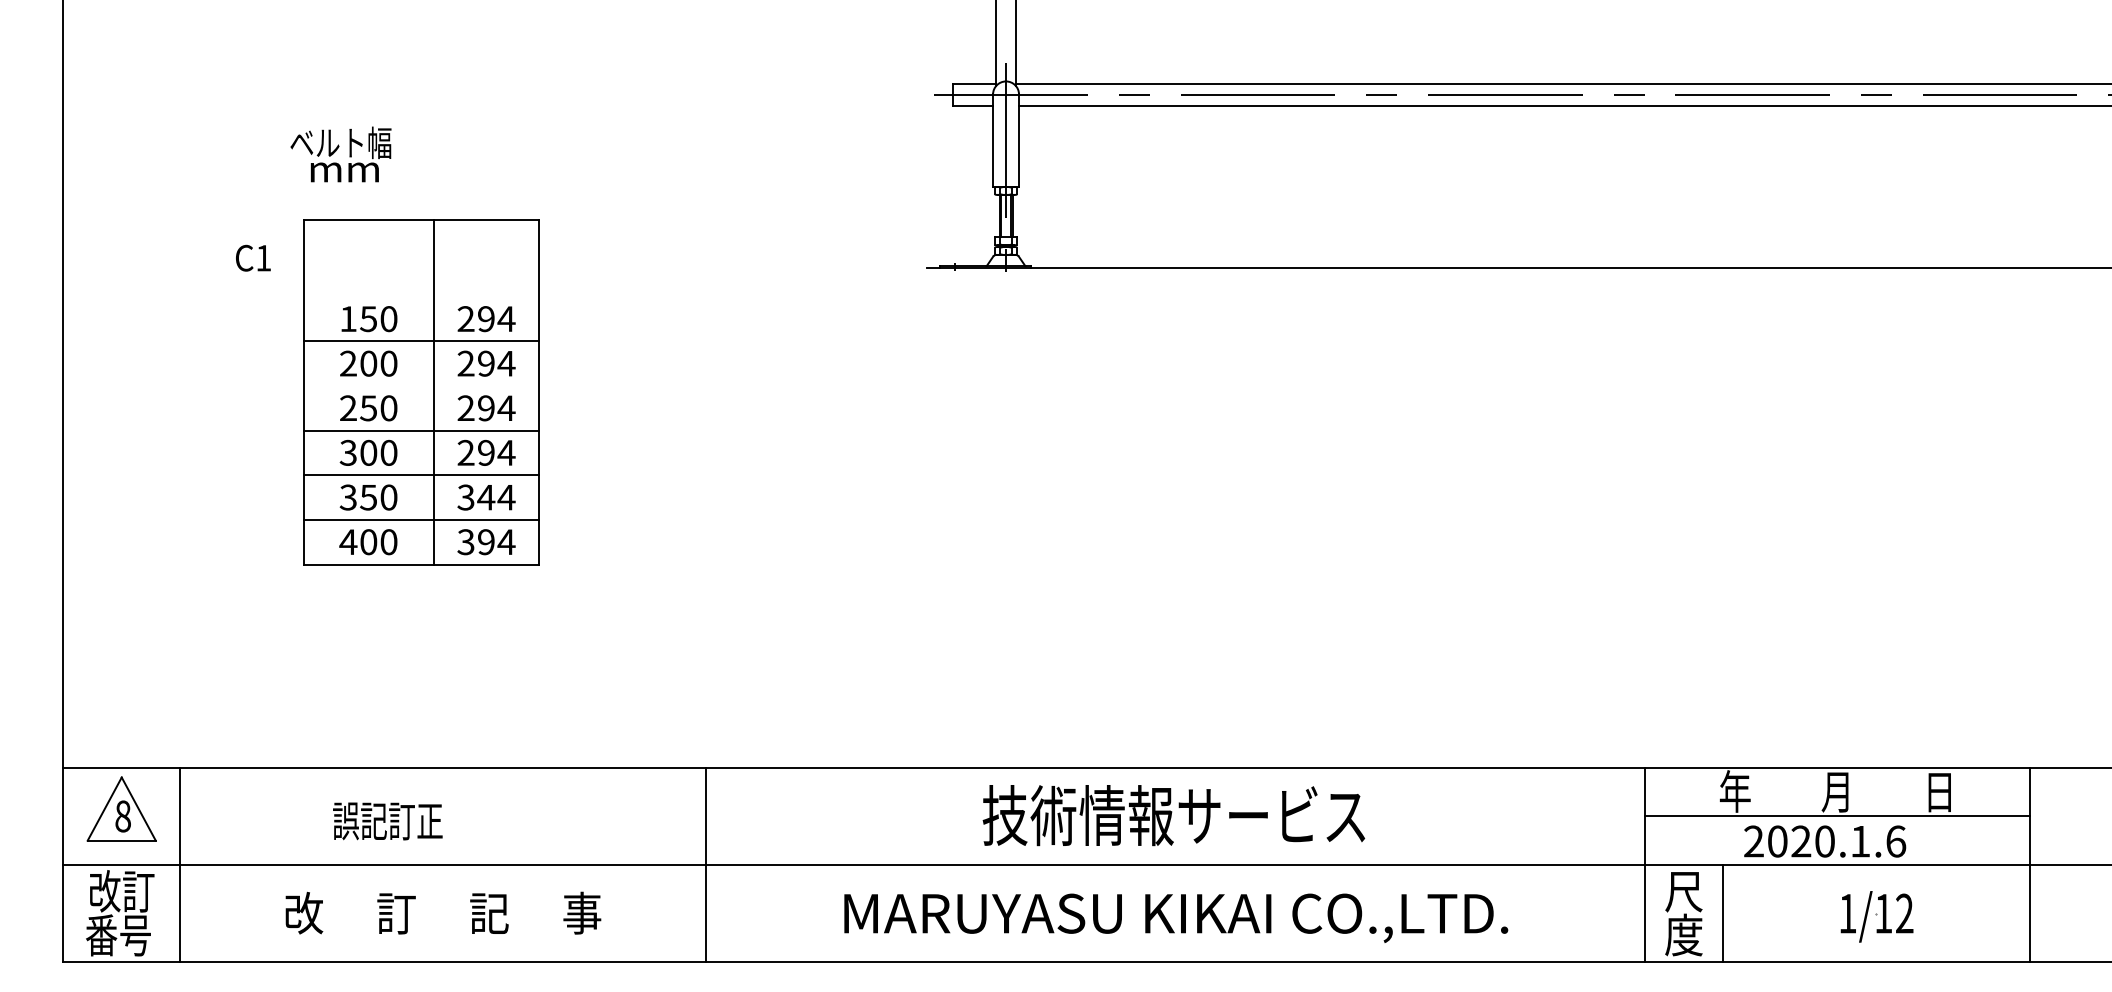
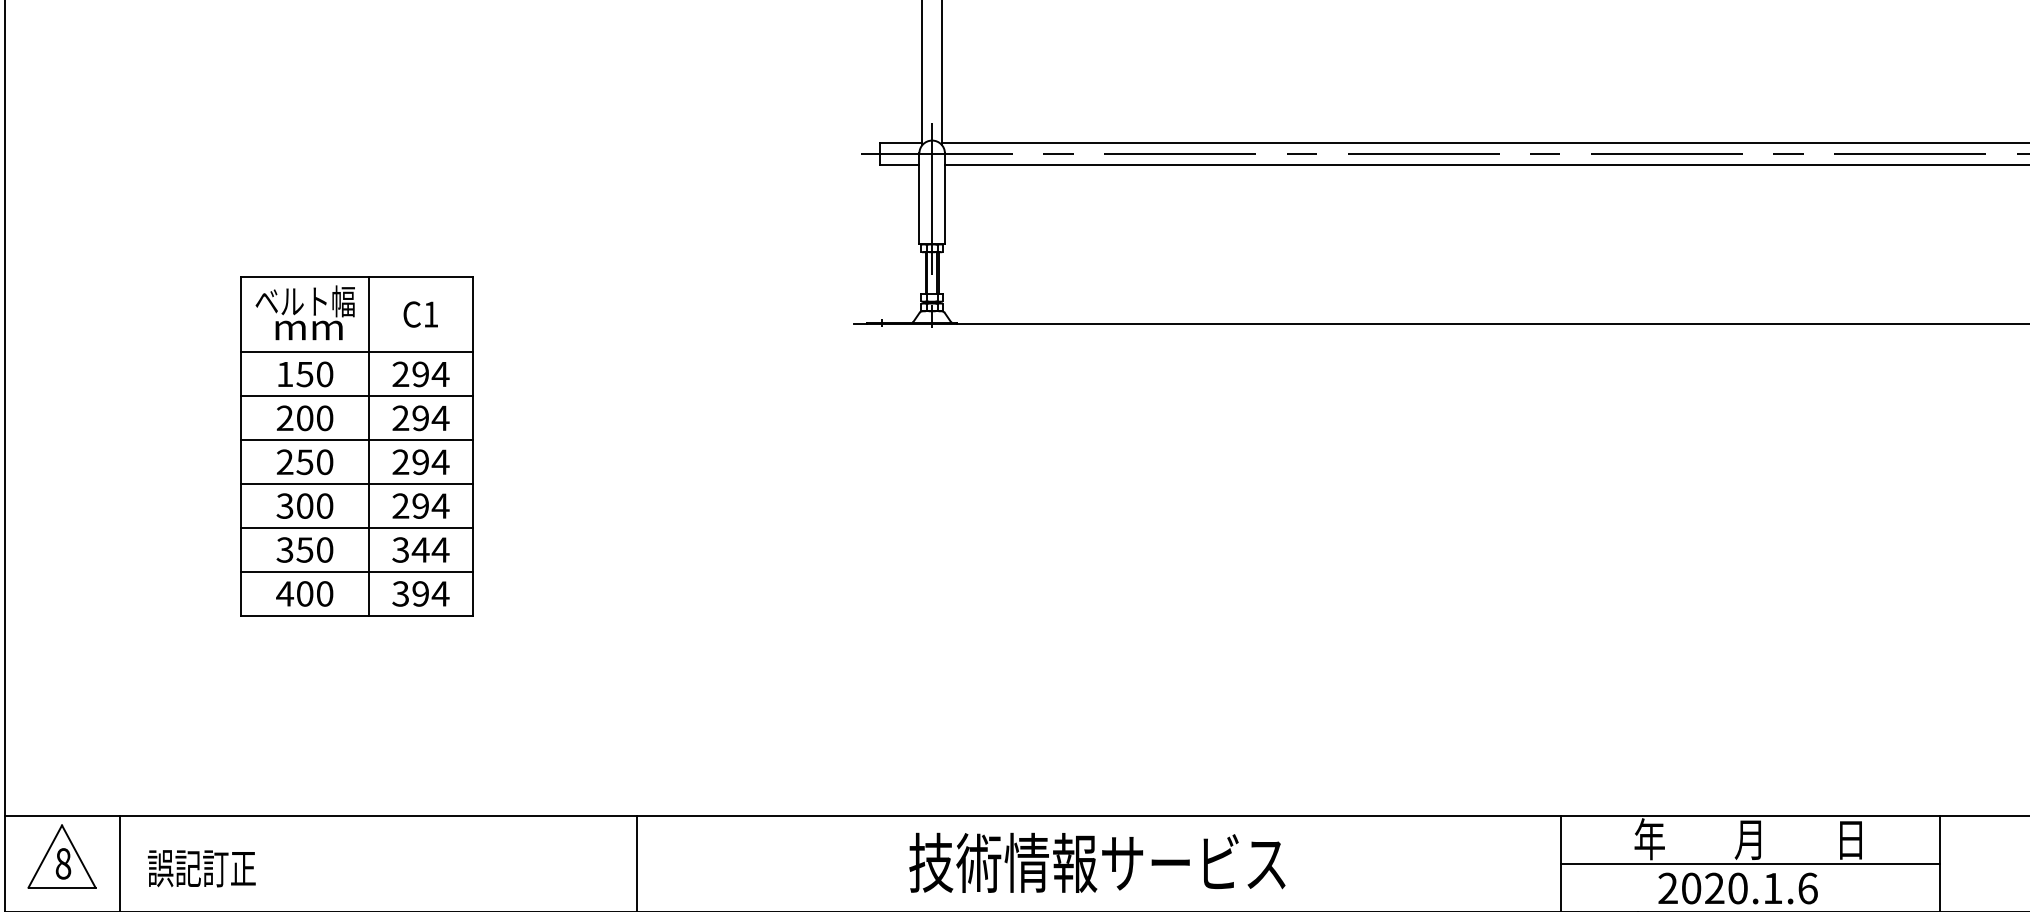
text: (340, 154) -> (304, 312), moved
text: (253, 257) -> (420, 313), moved
line: (421, 296) -> (356, 352), added
line: (421, 386) -> (356, 440), added
text: (387, 821) -> (201, 868), moved

